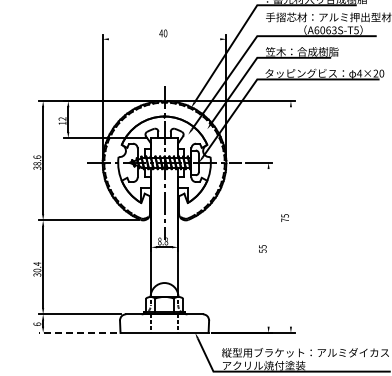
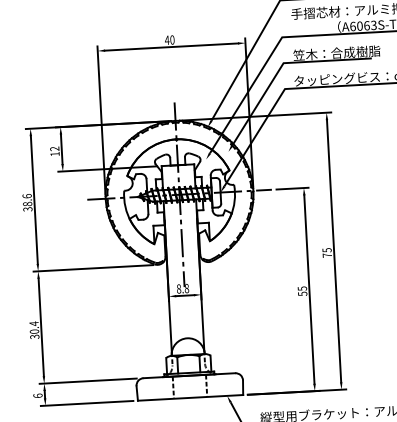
line: (164, 39) -> (171, 47), added
line: (290, 216) -> (333, 250), added
line: (268, 247) -> (309, 289), added
line: (77, 332) -> (86, 403), dashed -> solid

